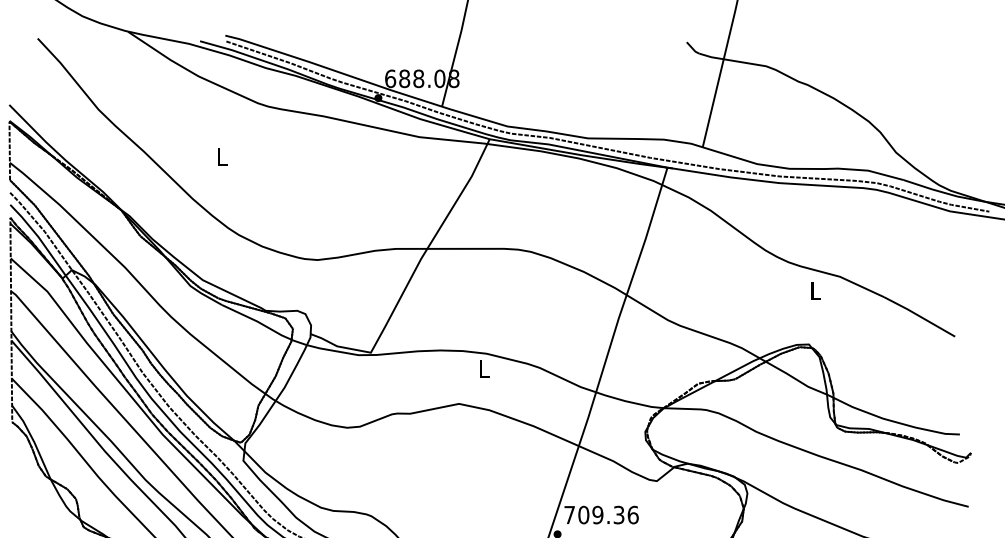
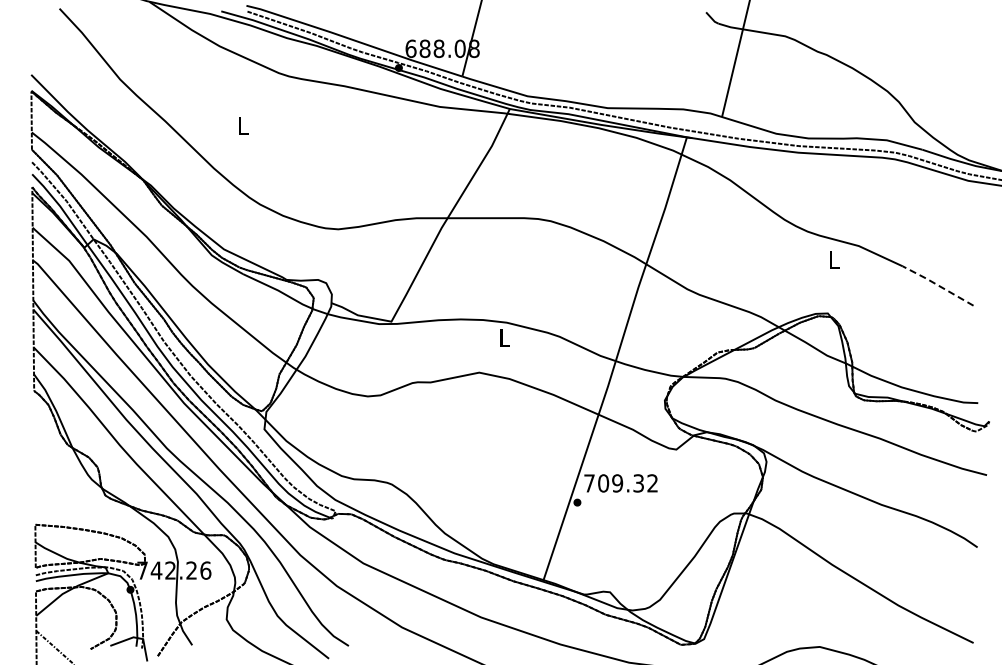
line: (919, 315) -> (937, 284), solid -> dashed
text: (632, 515) -> (652, 483), 709.36 -> 709.32

